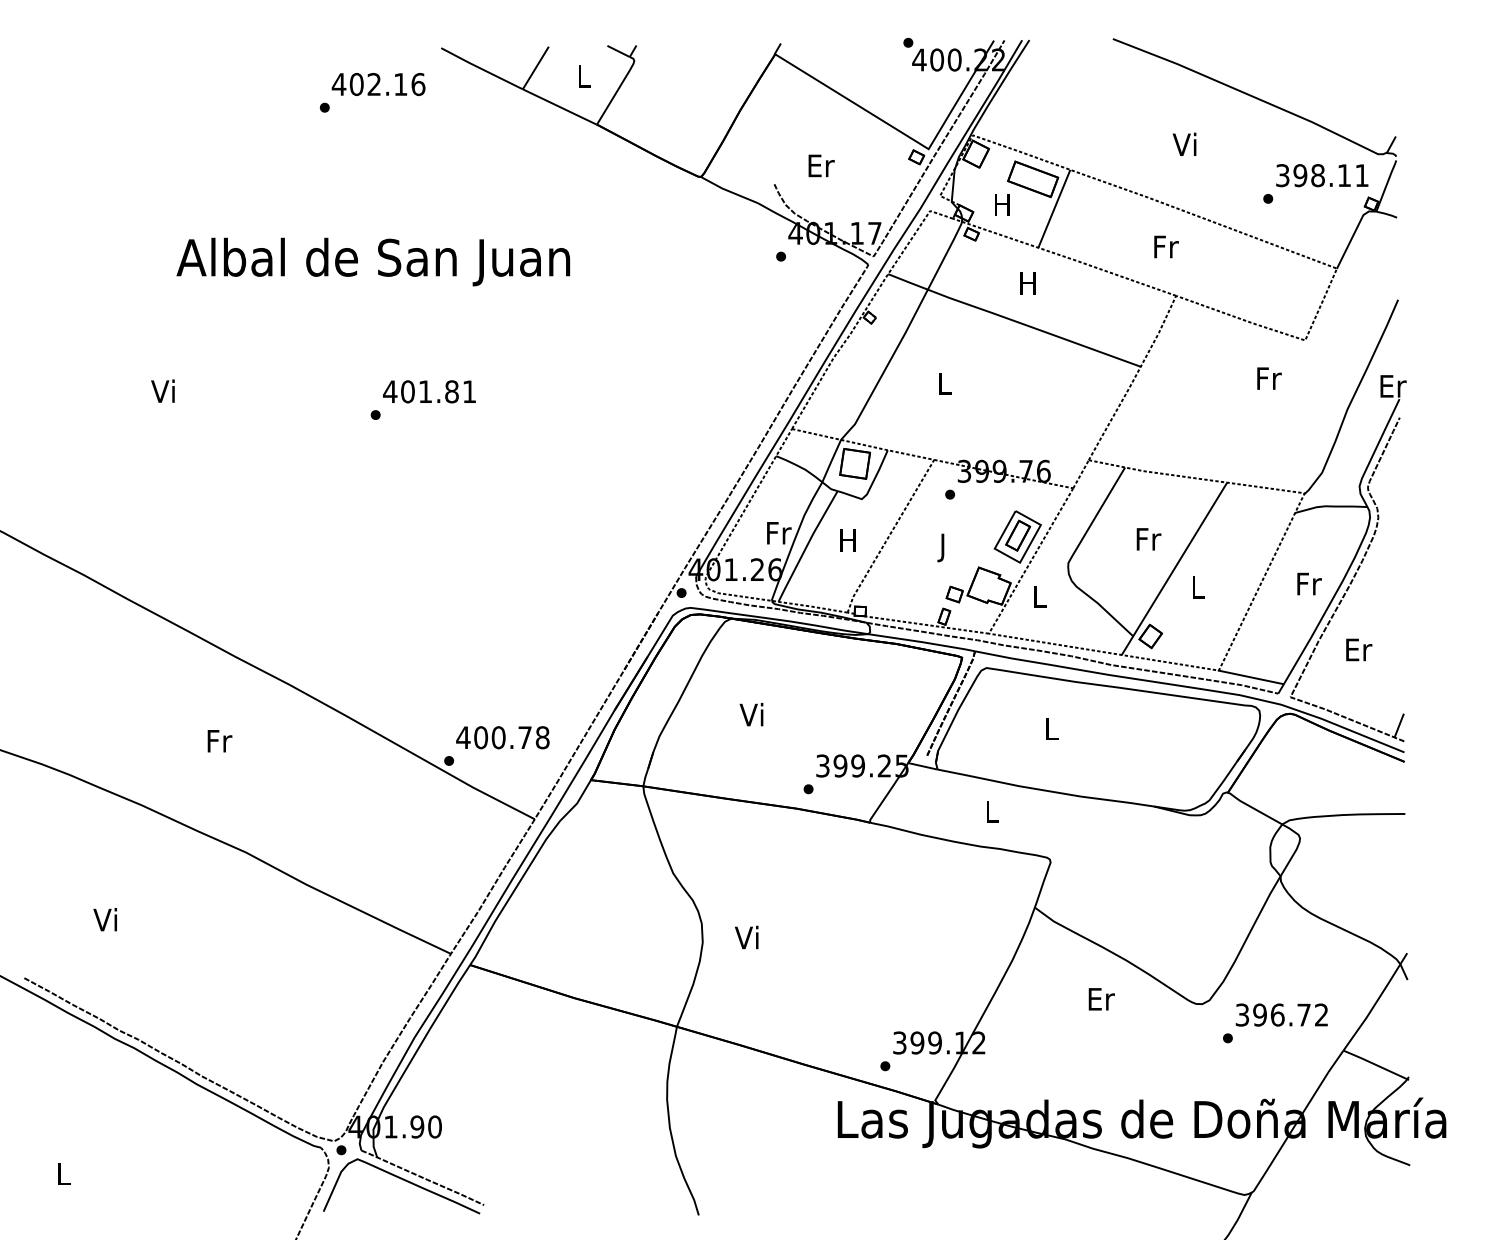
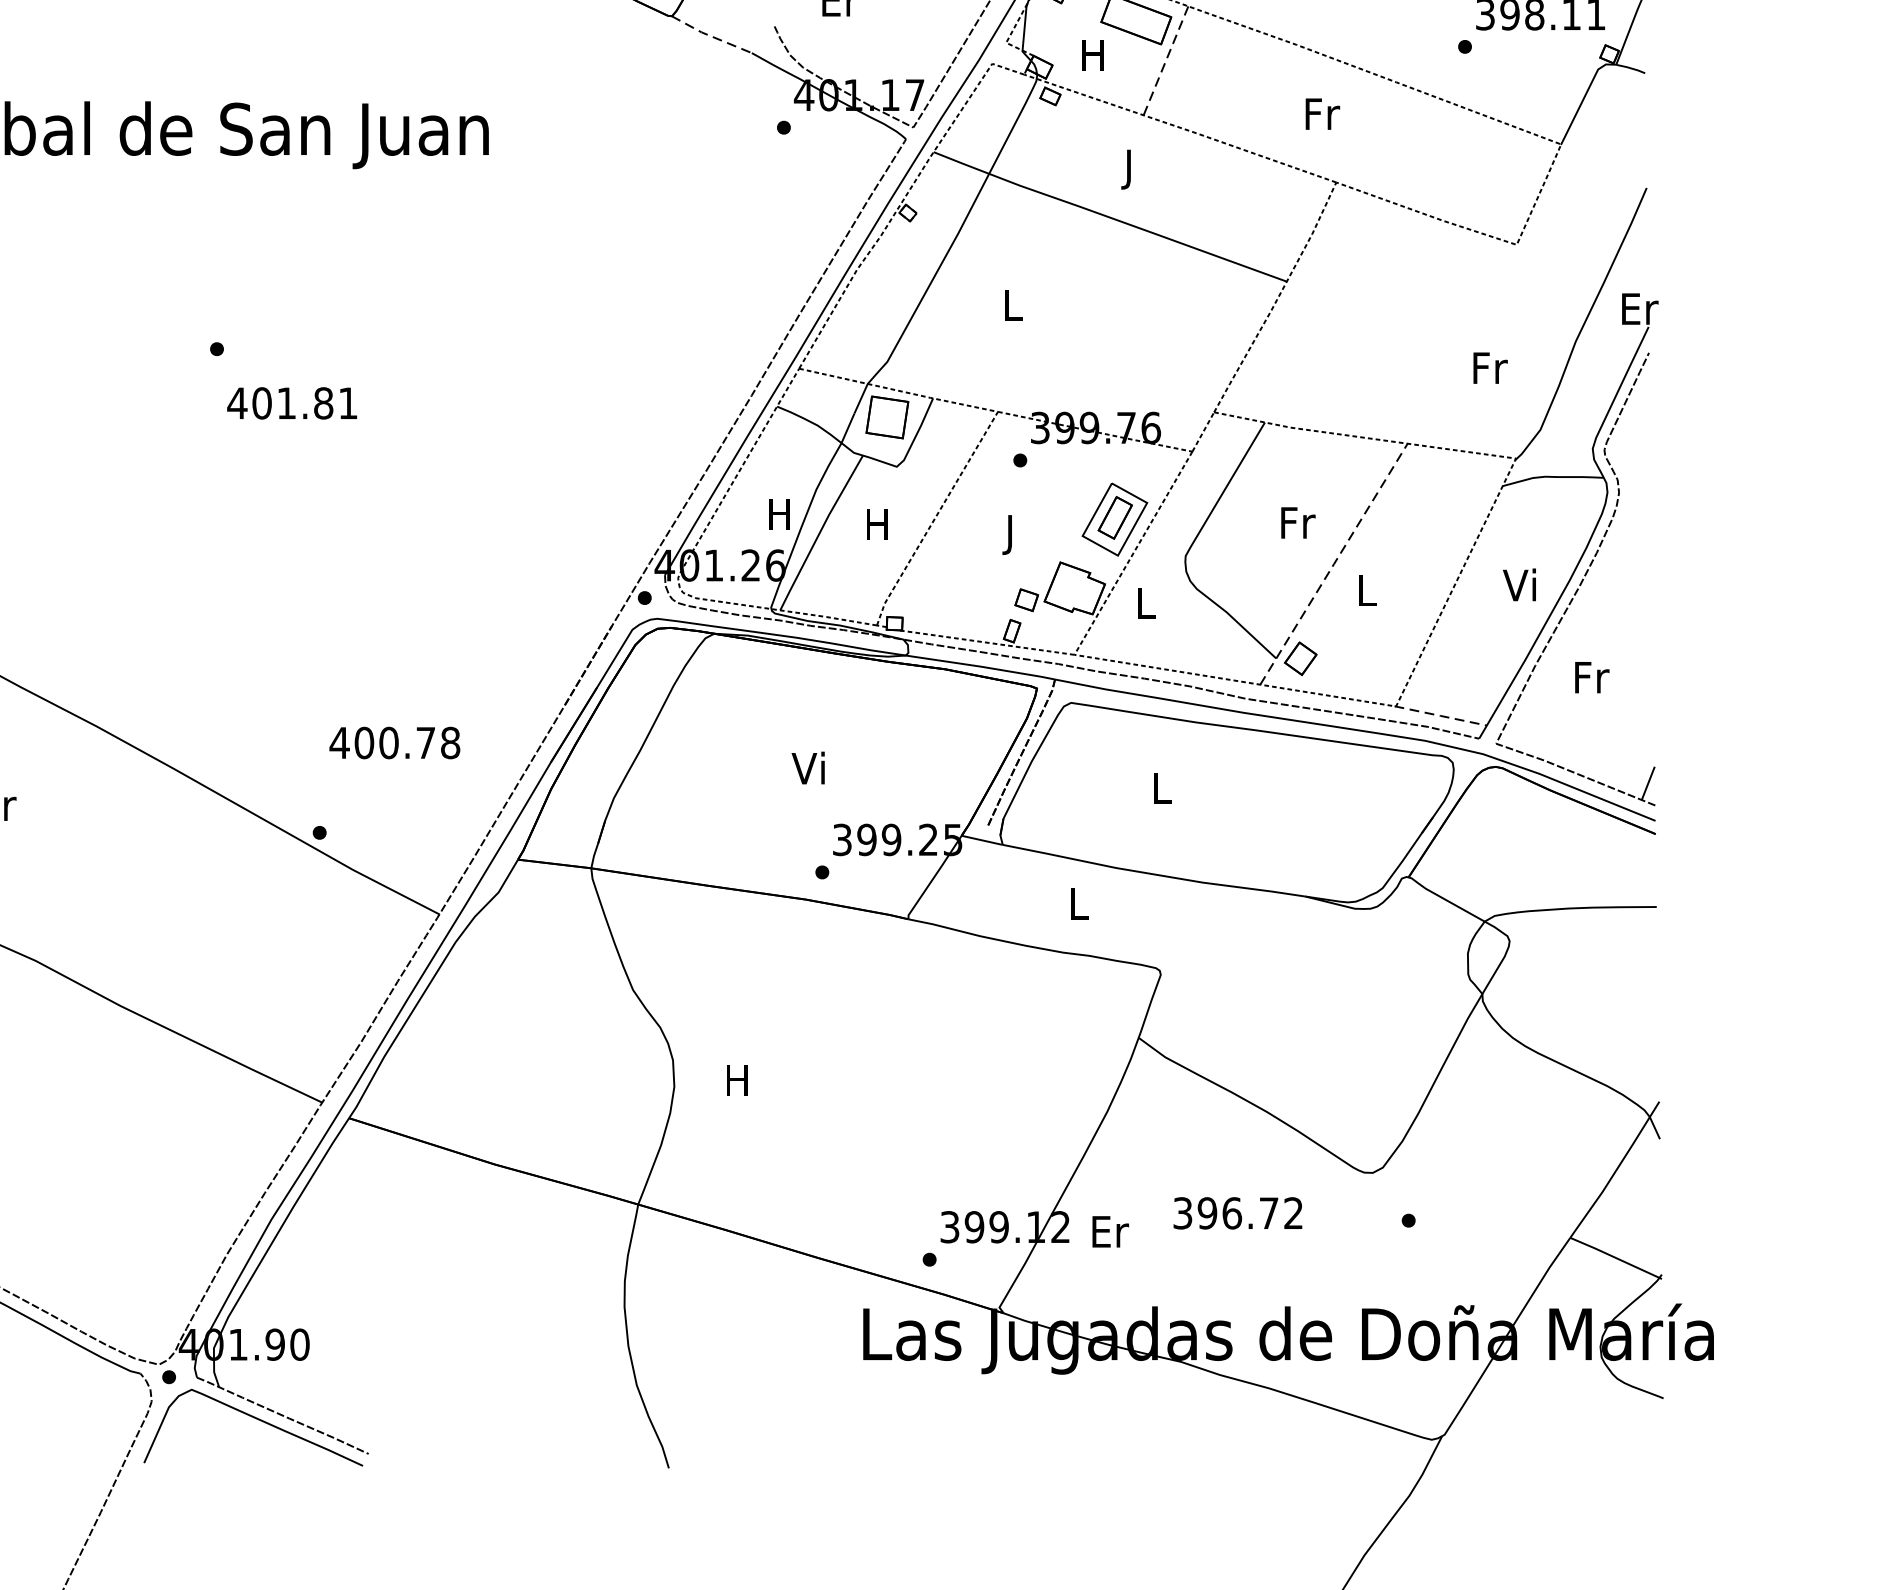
line: (728, 191) -> (710, 36), solid -> dashed
line: (1054, 209) -> (1166, 61), solid -> dashed
text: (1027, 286) -> (1128, 169), H -> J
text: (1269, 378) -> (1490, 367), moved
text: (429, 391) -> (292, 402), moved
text: (779, 533) -> (781, 514), Fr -> H
line: (1174, 568) -> (1333, 563), solid -> dashed
text: (1308, 583) -> (1521, 584), Fr -> Vi
text: (1359, 649) -> (1592, 676), Er -> Fr
line: (1250, 677) -> (1440, 716), solid -> dashed
text: (751, 714) -> (808, 767), moved
text: (502, 737) -> (394, 742), moved
text: (746, 937) -> (735, 1079), Vi -> H
text: (1101, 999) -> (1110, 1232), moved
text: (1281, 1014) -> (1237, 1212), moved

